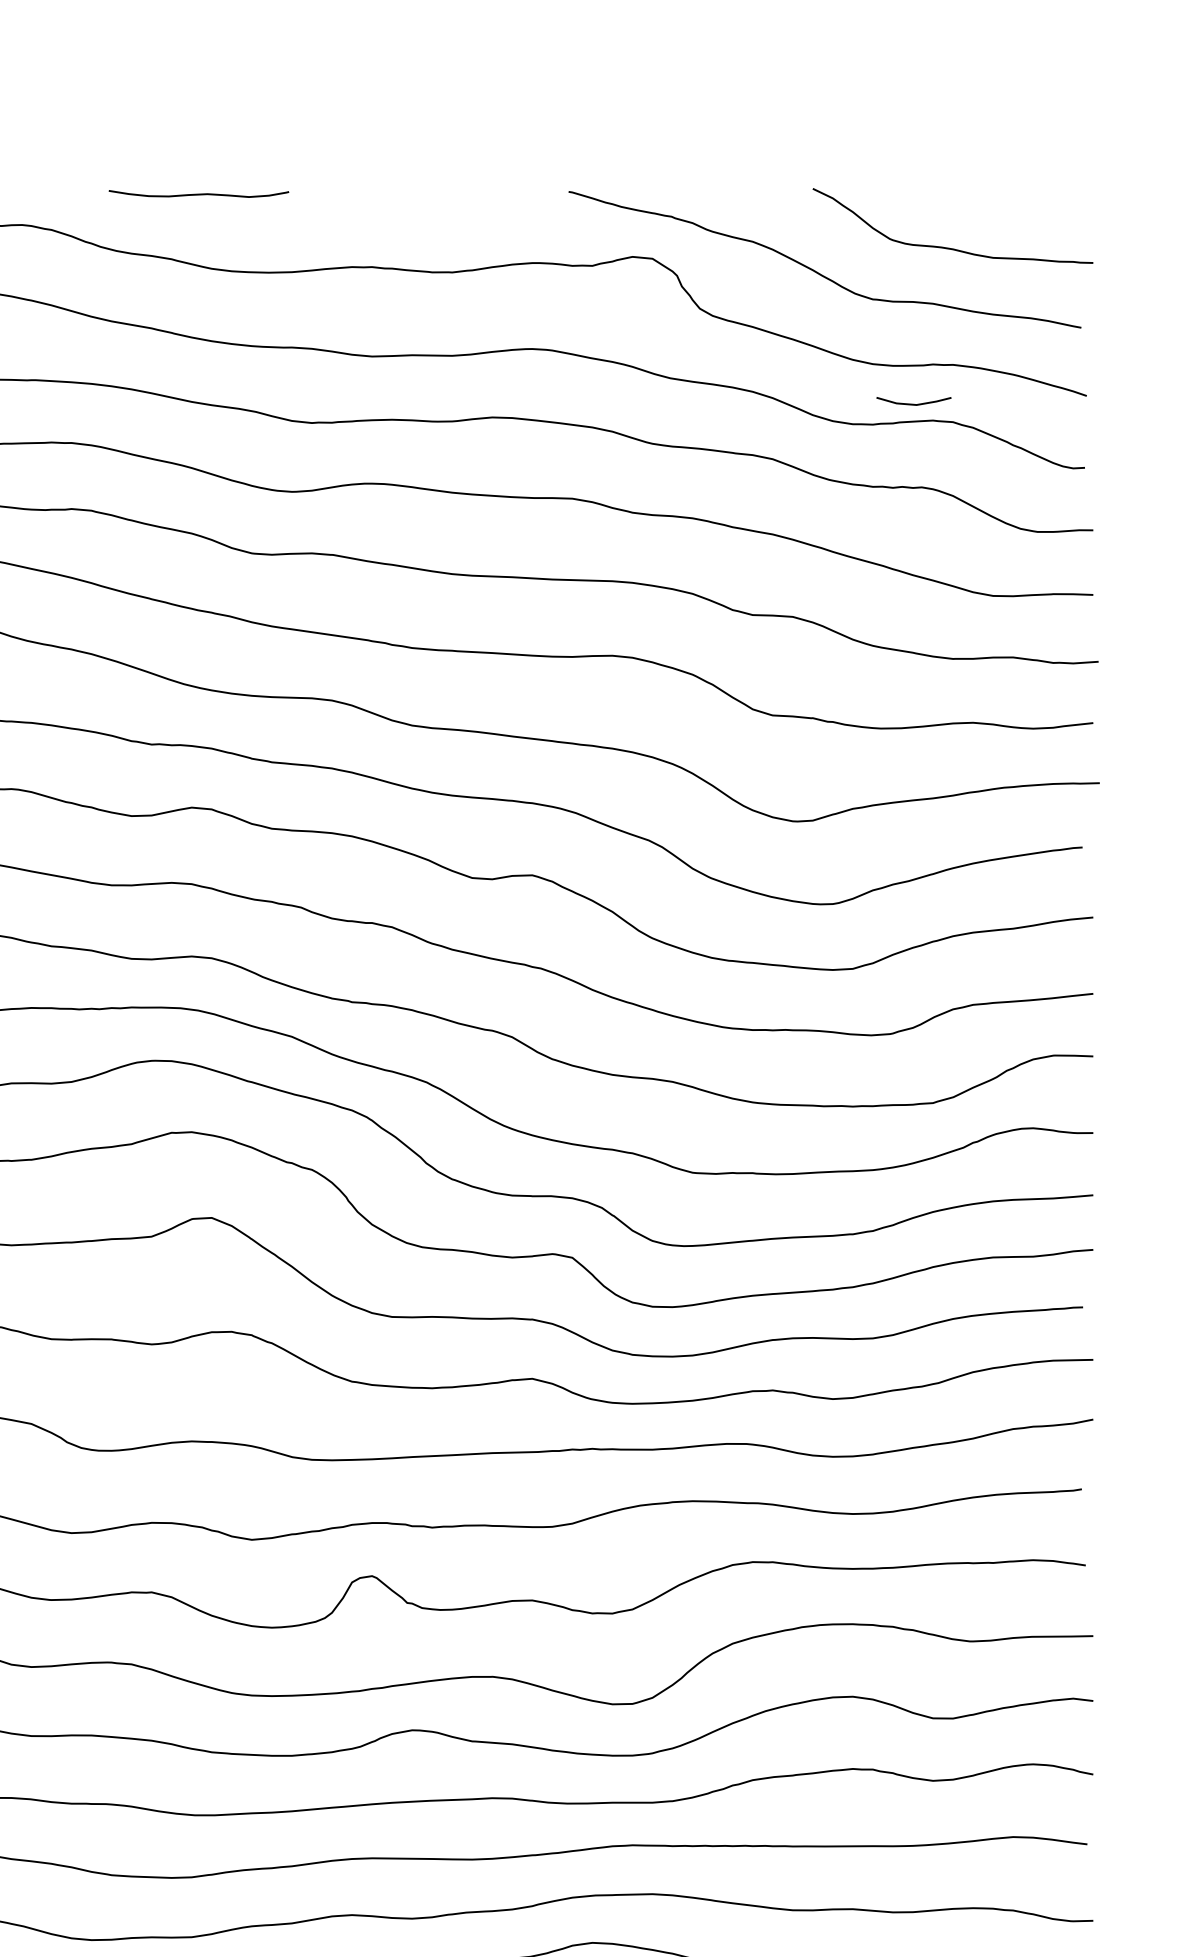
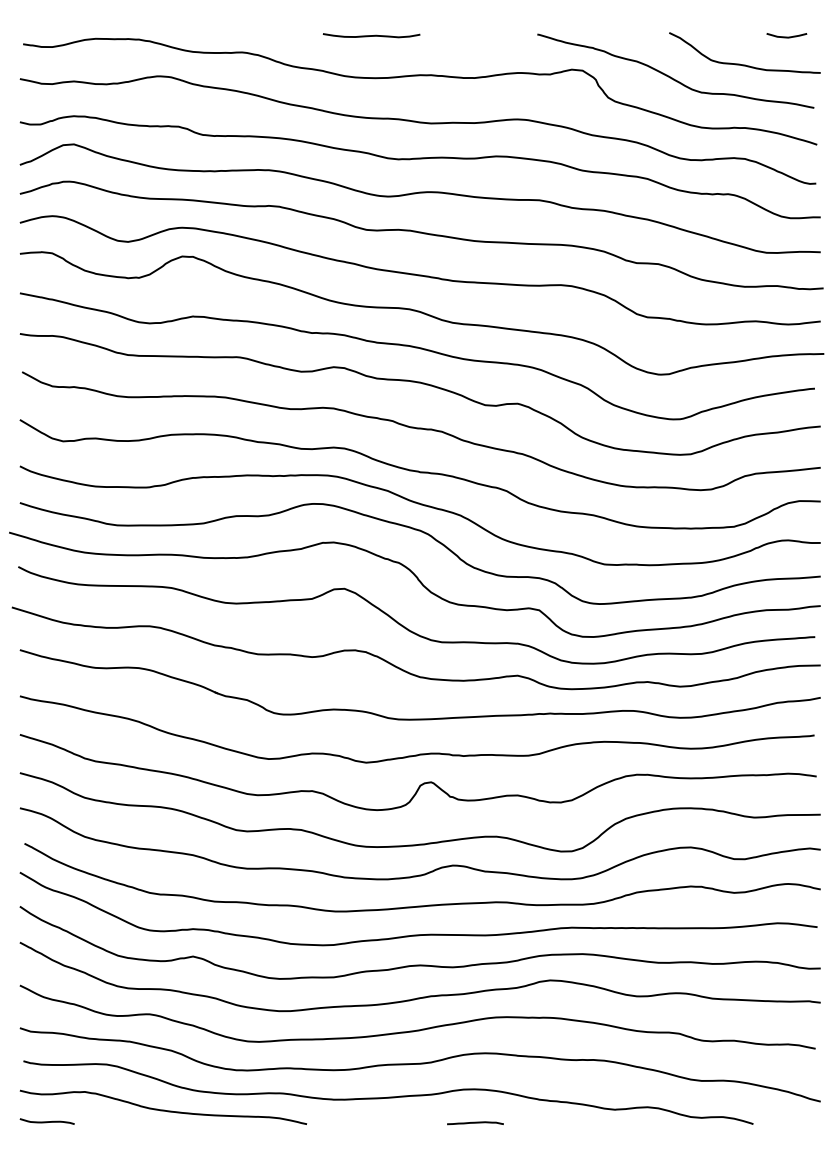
curve: (198, 193) -> (371, 35), moved
line: (913, 402) -> (786, 36), moved

